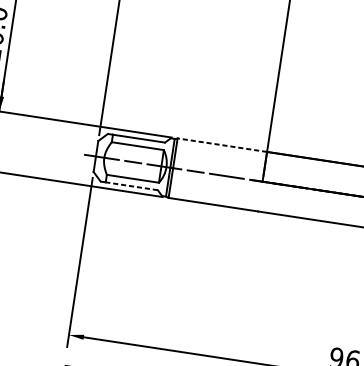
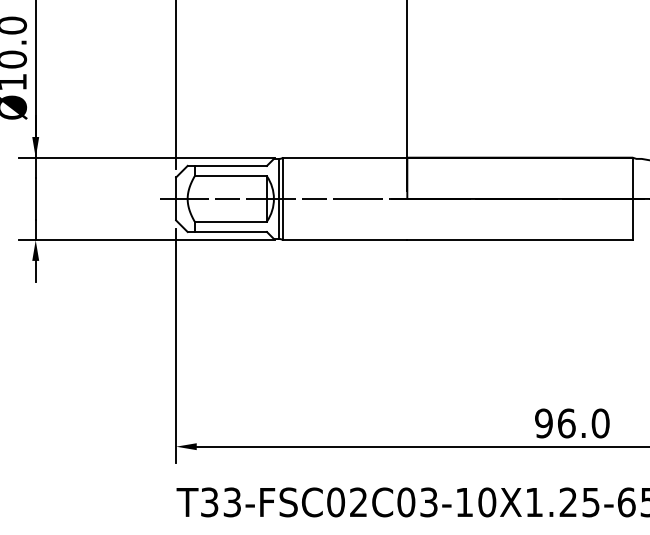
line: (221, 144) -> (344, 157), dashed -> solid
line: (131, 185) -> (230, 231), dashed -> solid

